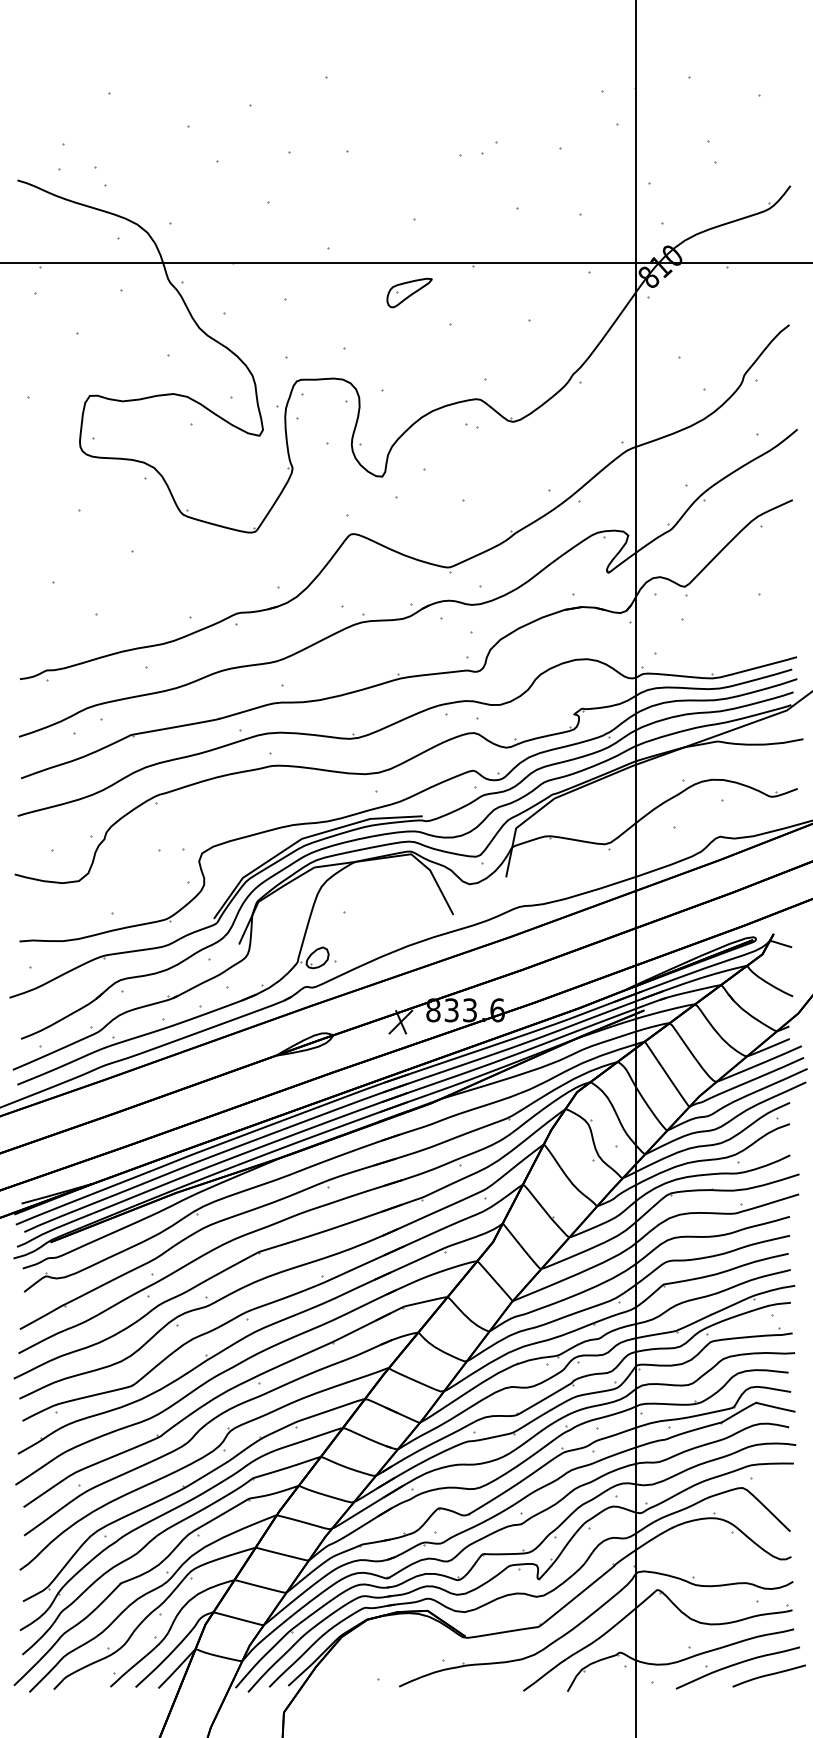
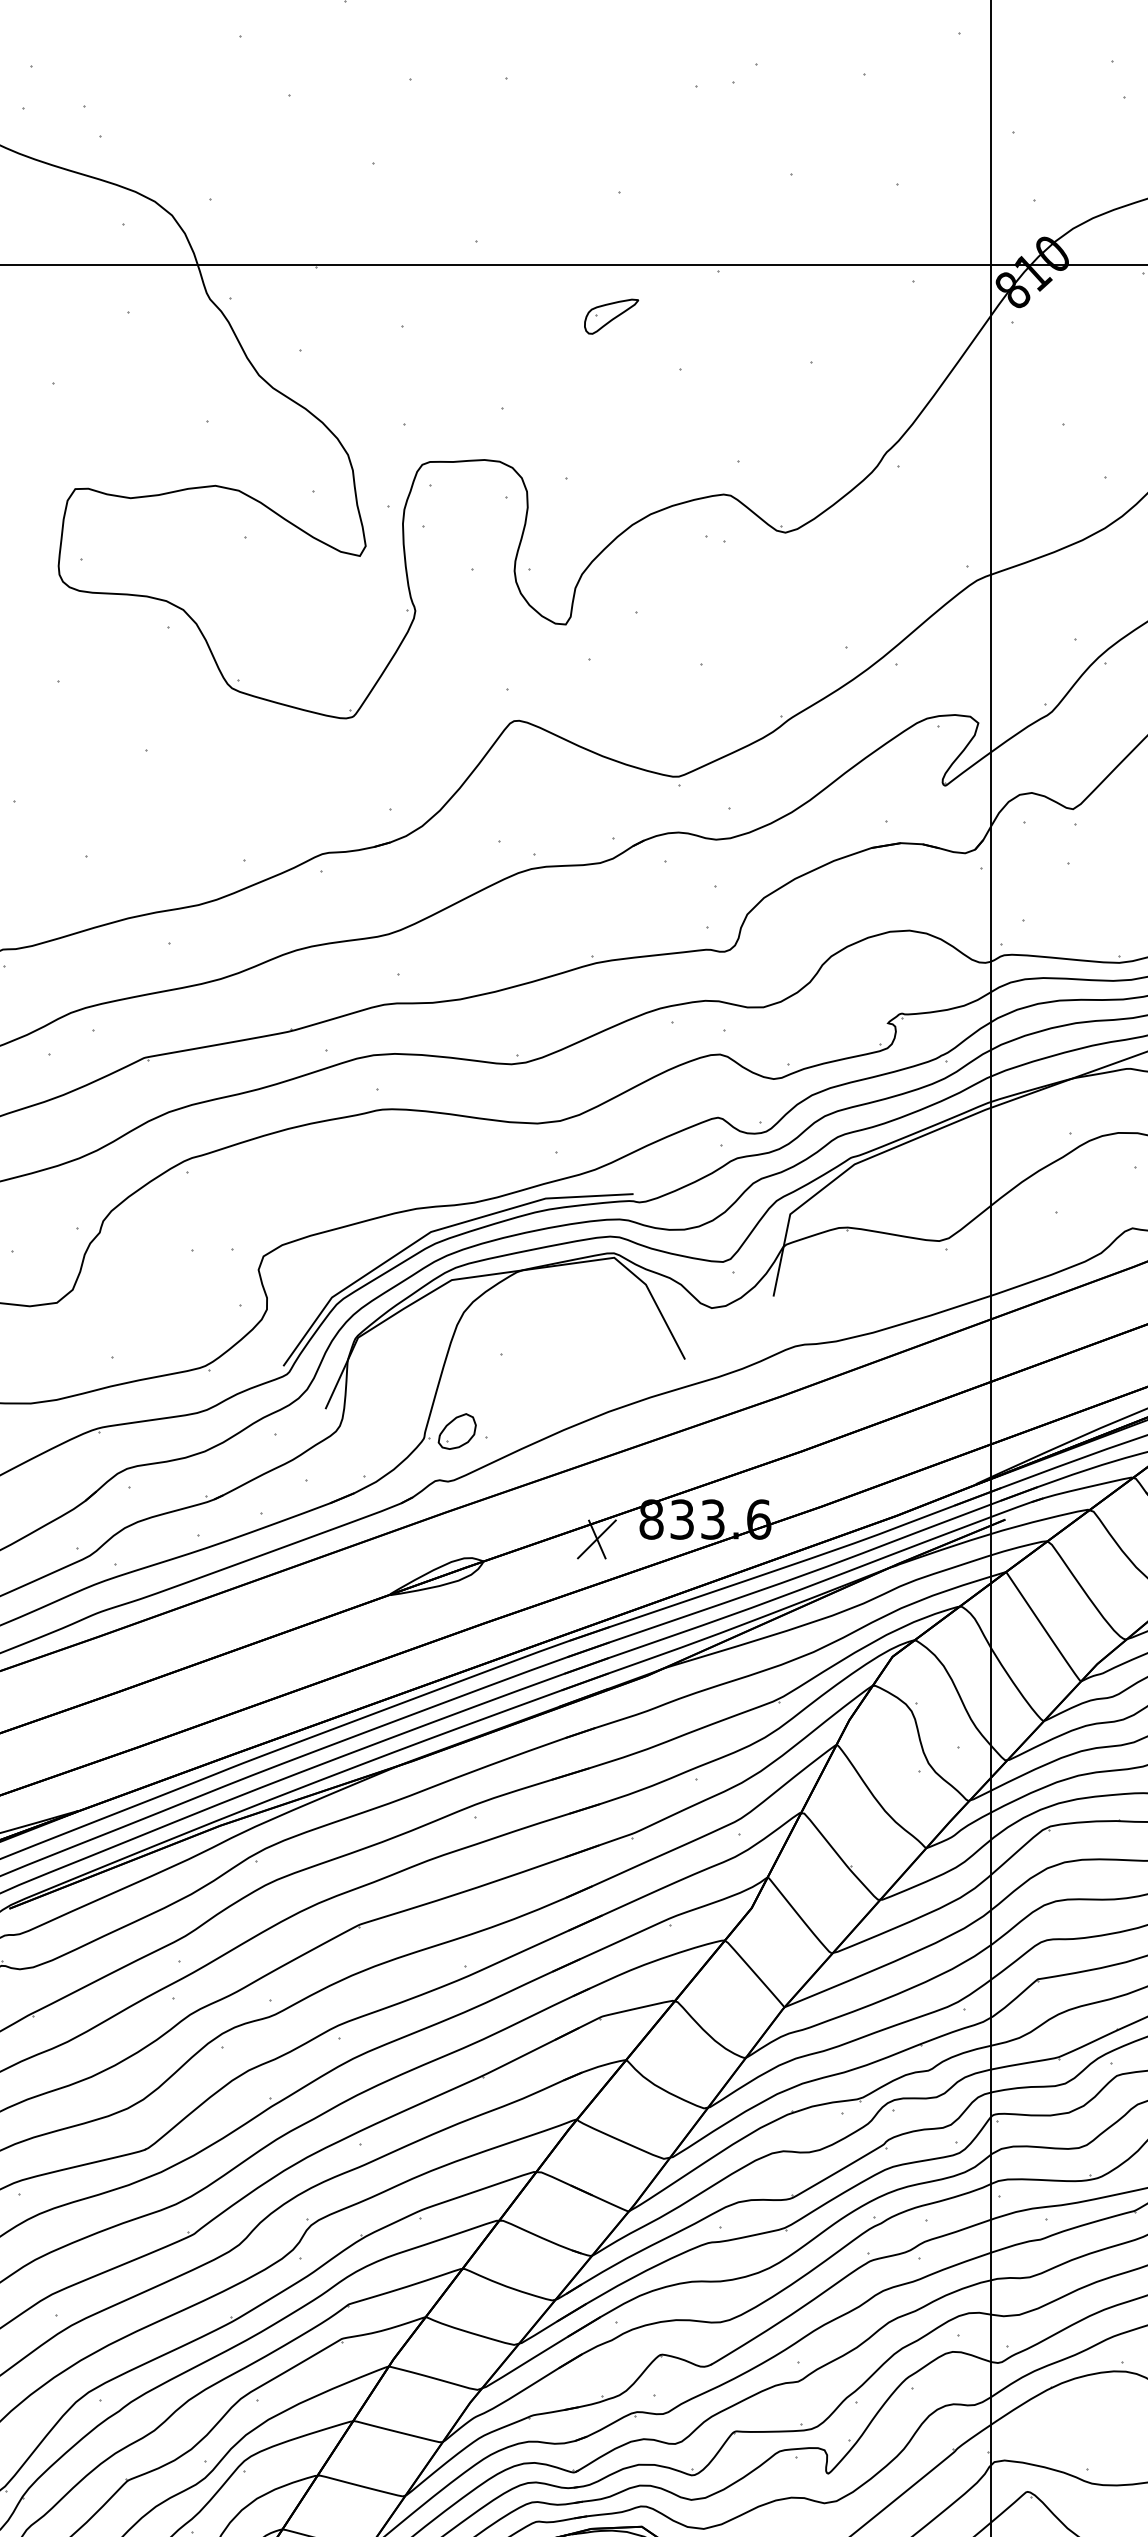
part: (409, 293) -> (611, 317), size x0.71

